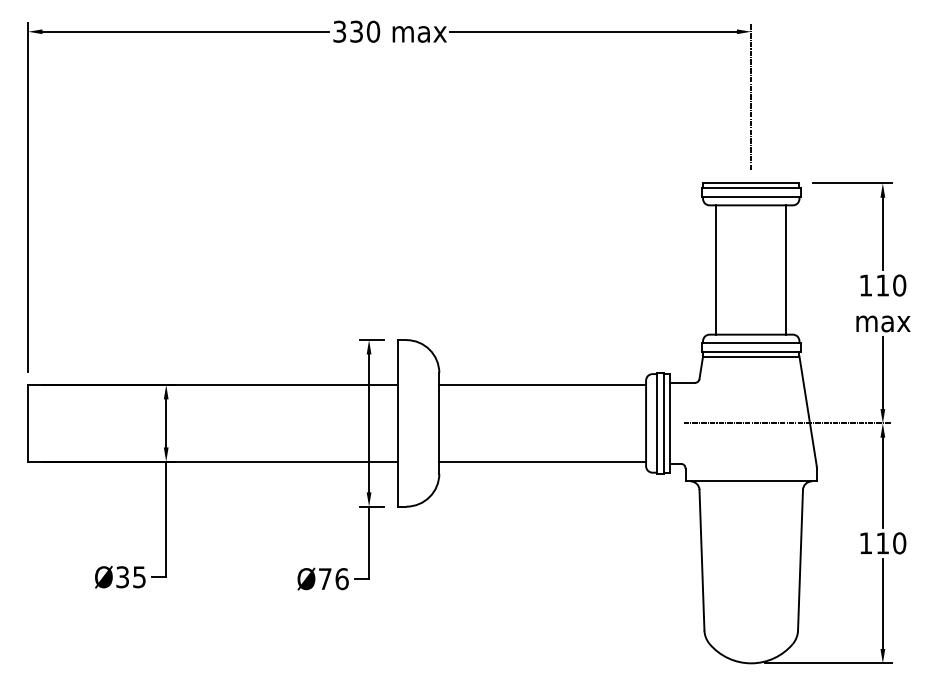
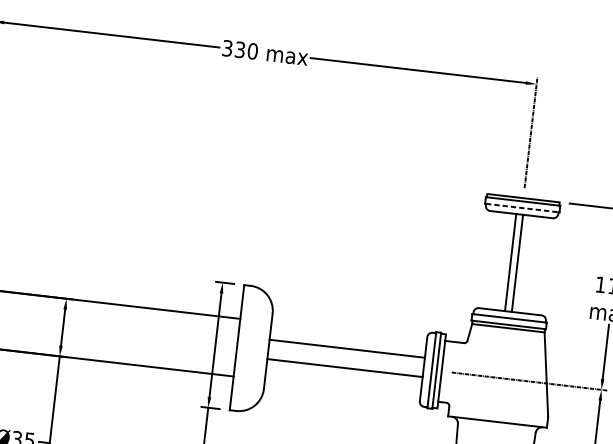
line: (751, 196) -> (522, 208), solid -> dashed
line: (716, 269) -> (510, 262), moved
line: (786, 269) -> (517, 263), moved
line: (542, 385) -> (347, 349), moved
line: (542, 461) -> (344, 367), moved

